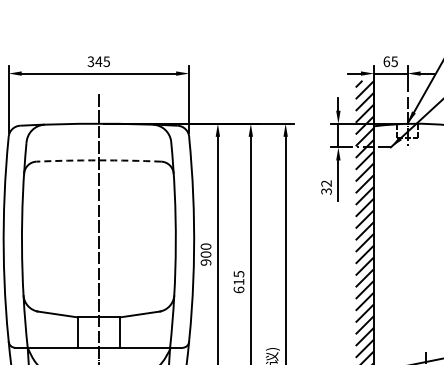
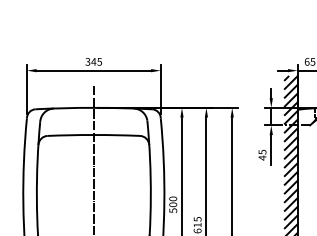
arc: (98, 160) -> (93, 135), dashed -> solid
text: (326, 187) -> (262, 155), 32 -> 45
text: (205, 262) -> (172, 210), 900 -> 500

